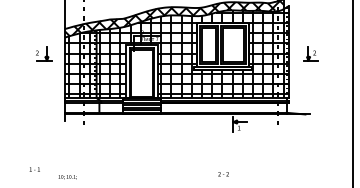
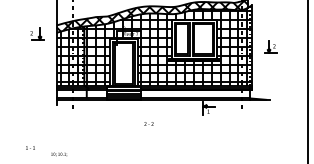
part: (44, 53) -> (37, 33), moved
text: (223, 173) -> (148, 123), moved

